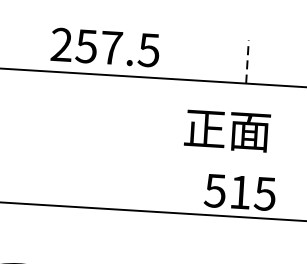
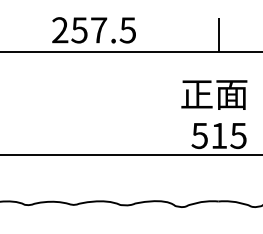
text: (104, 47) -> (93, 30), moved
line: (247, 61) -> (218, 34), dashed -> solid
text: (227, 130) -> (214, 94), moved

